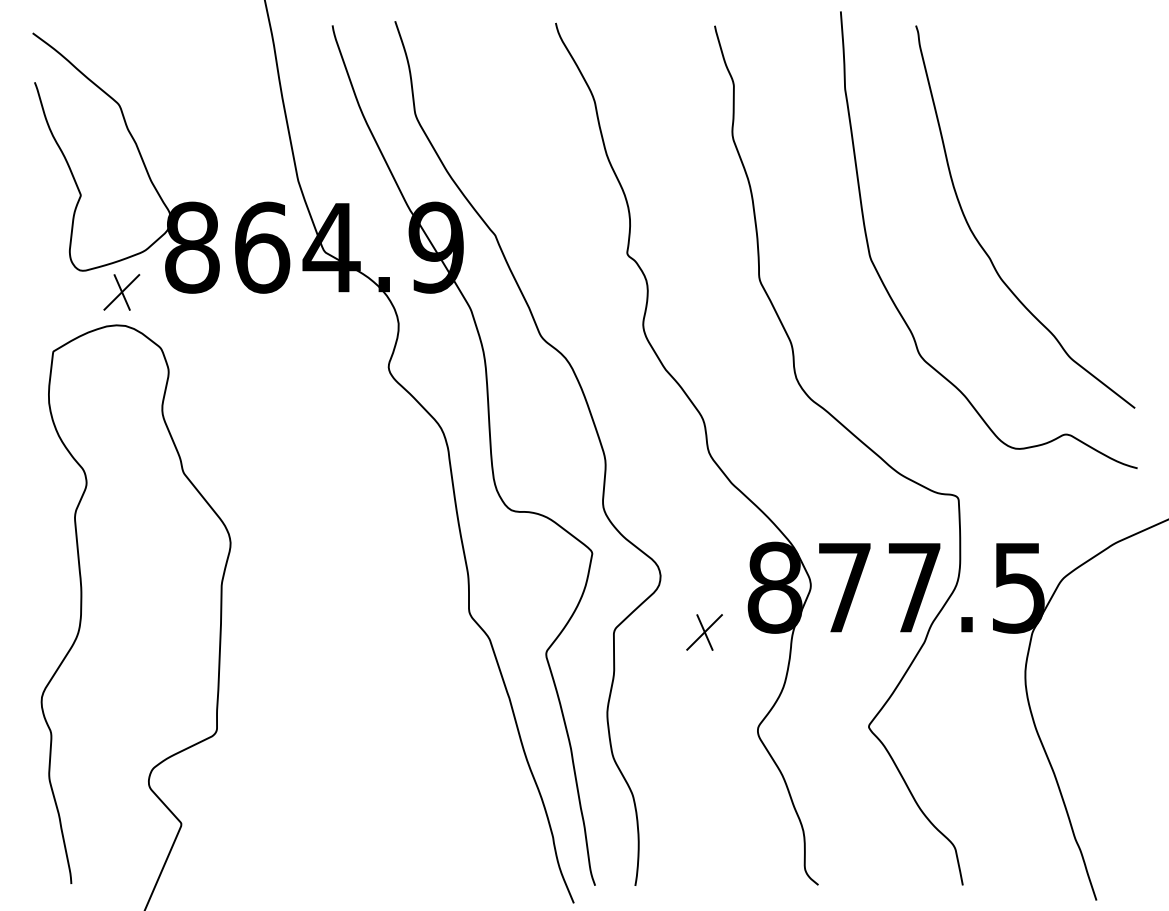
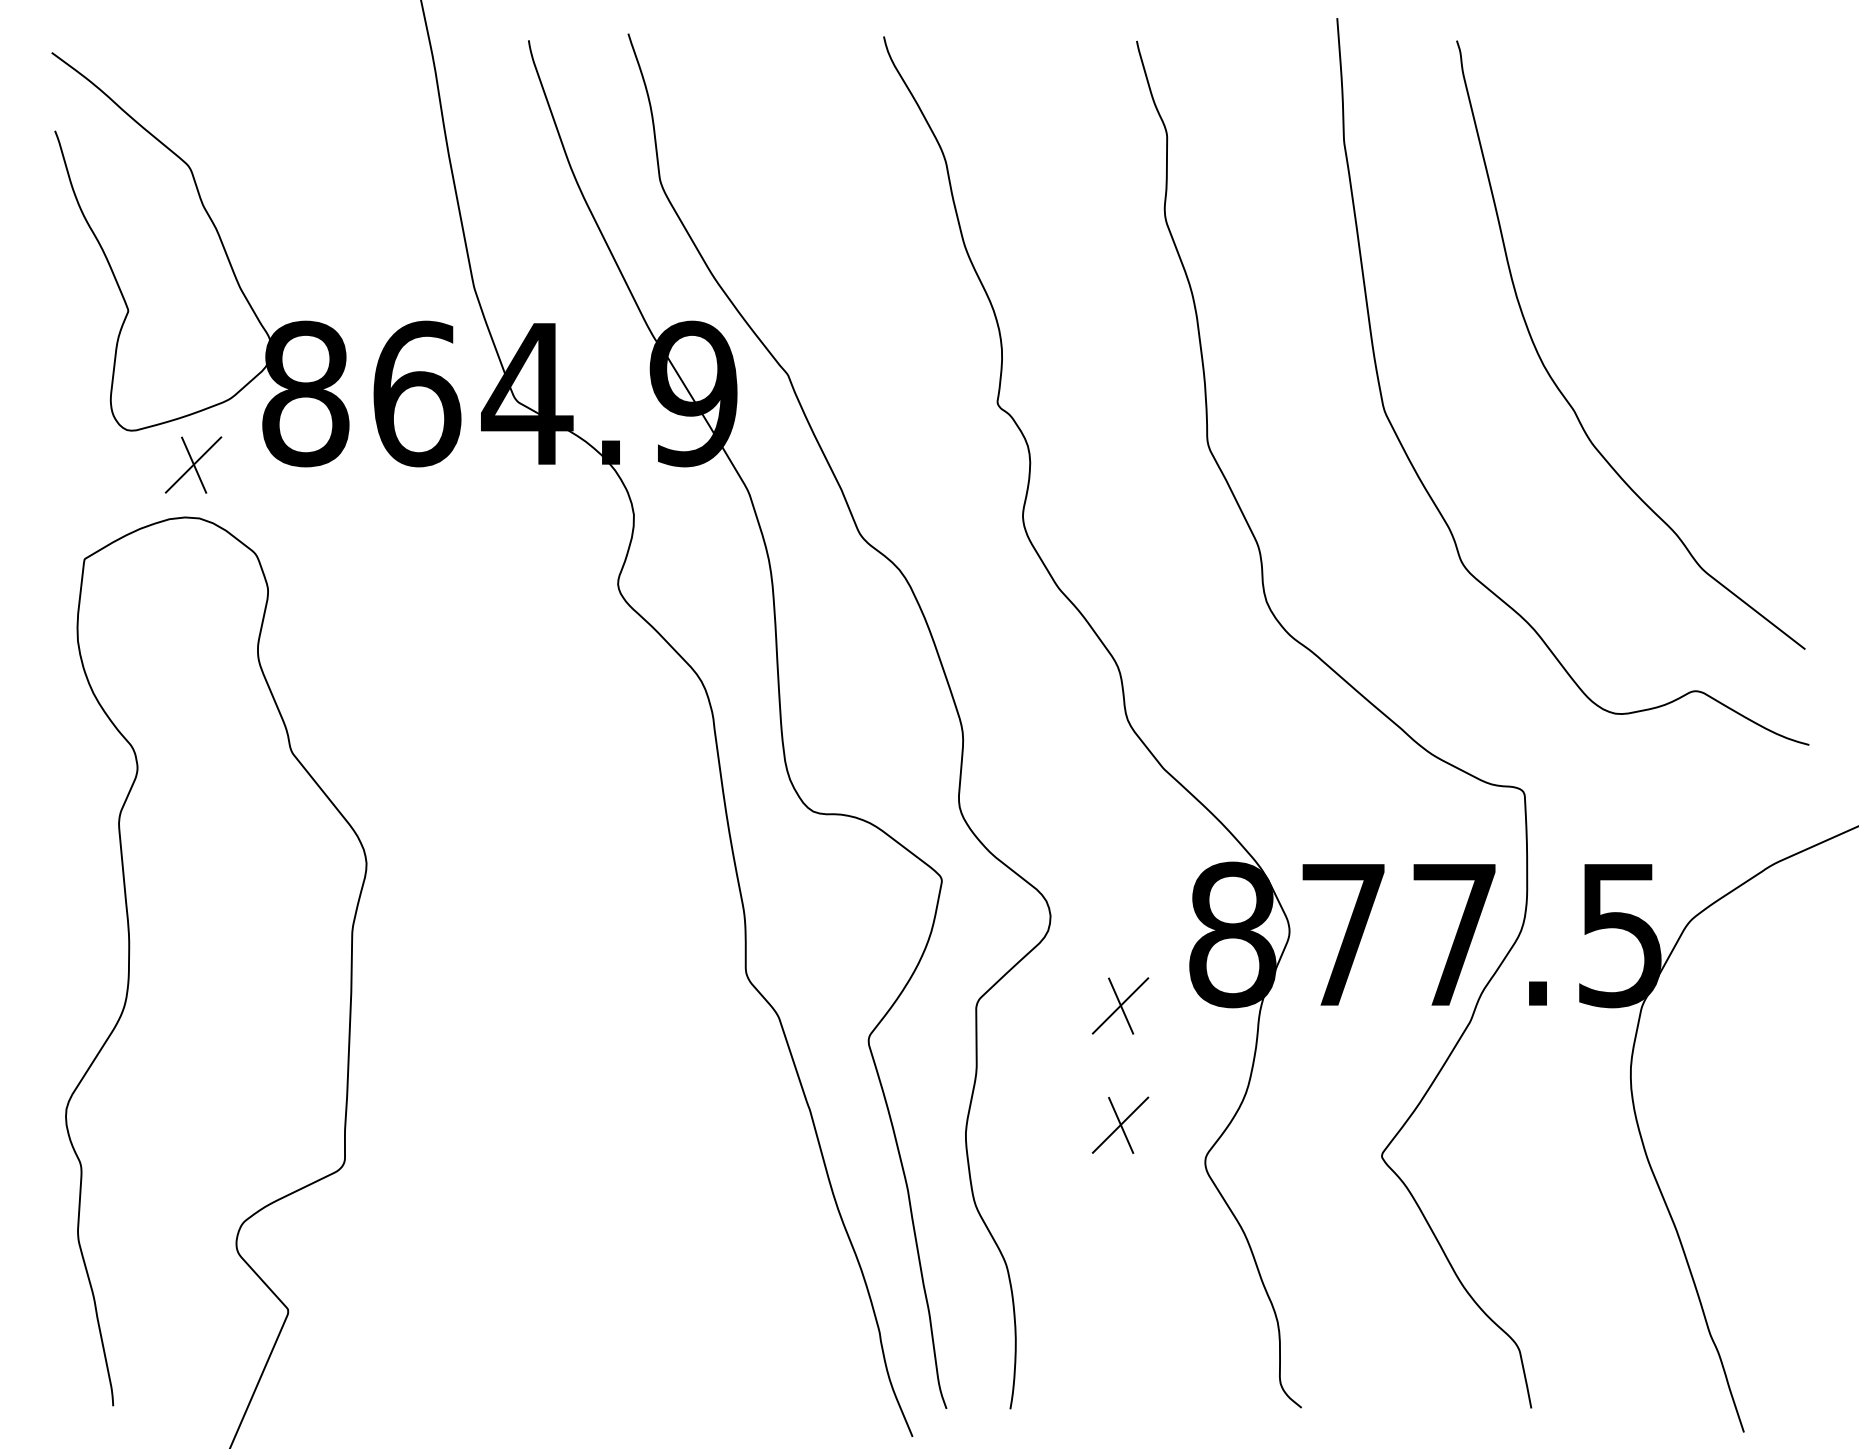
part: (704, 707) -> (1120, 1125), added

